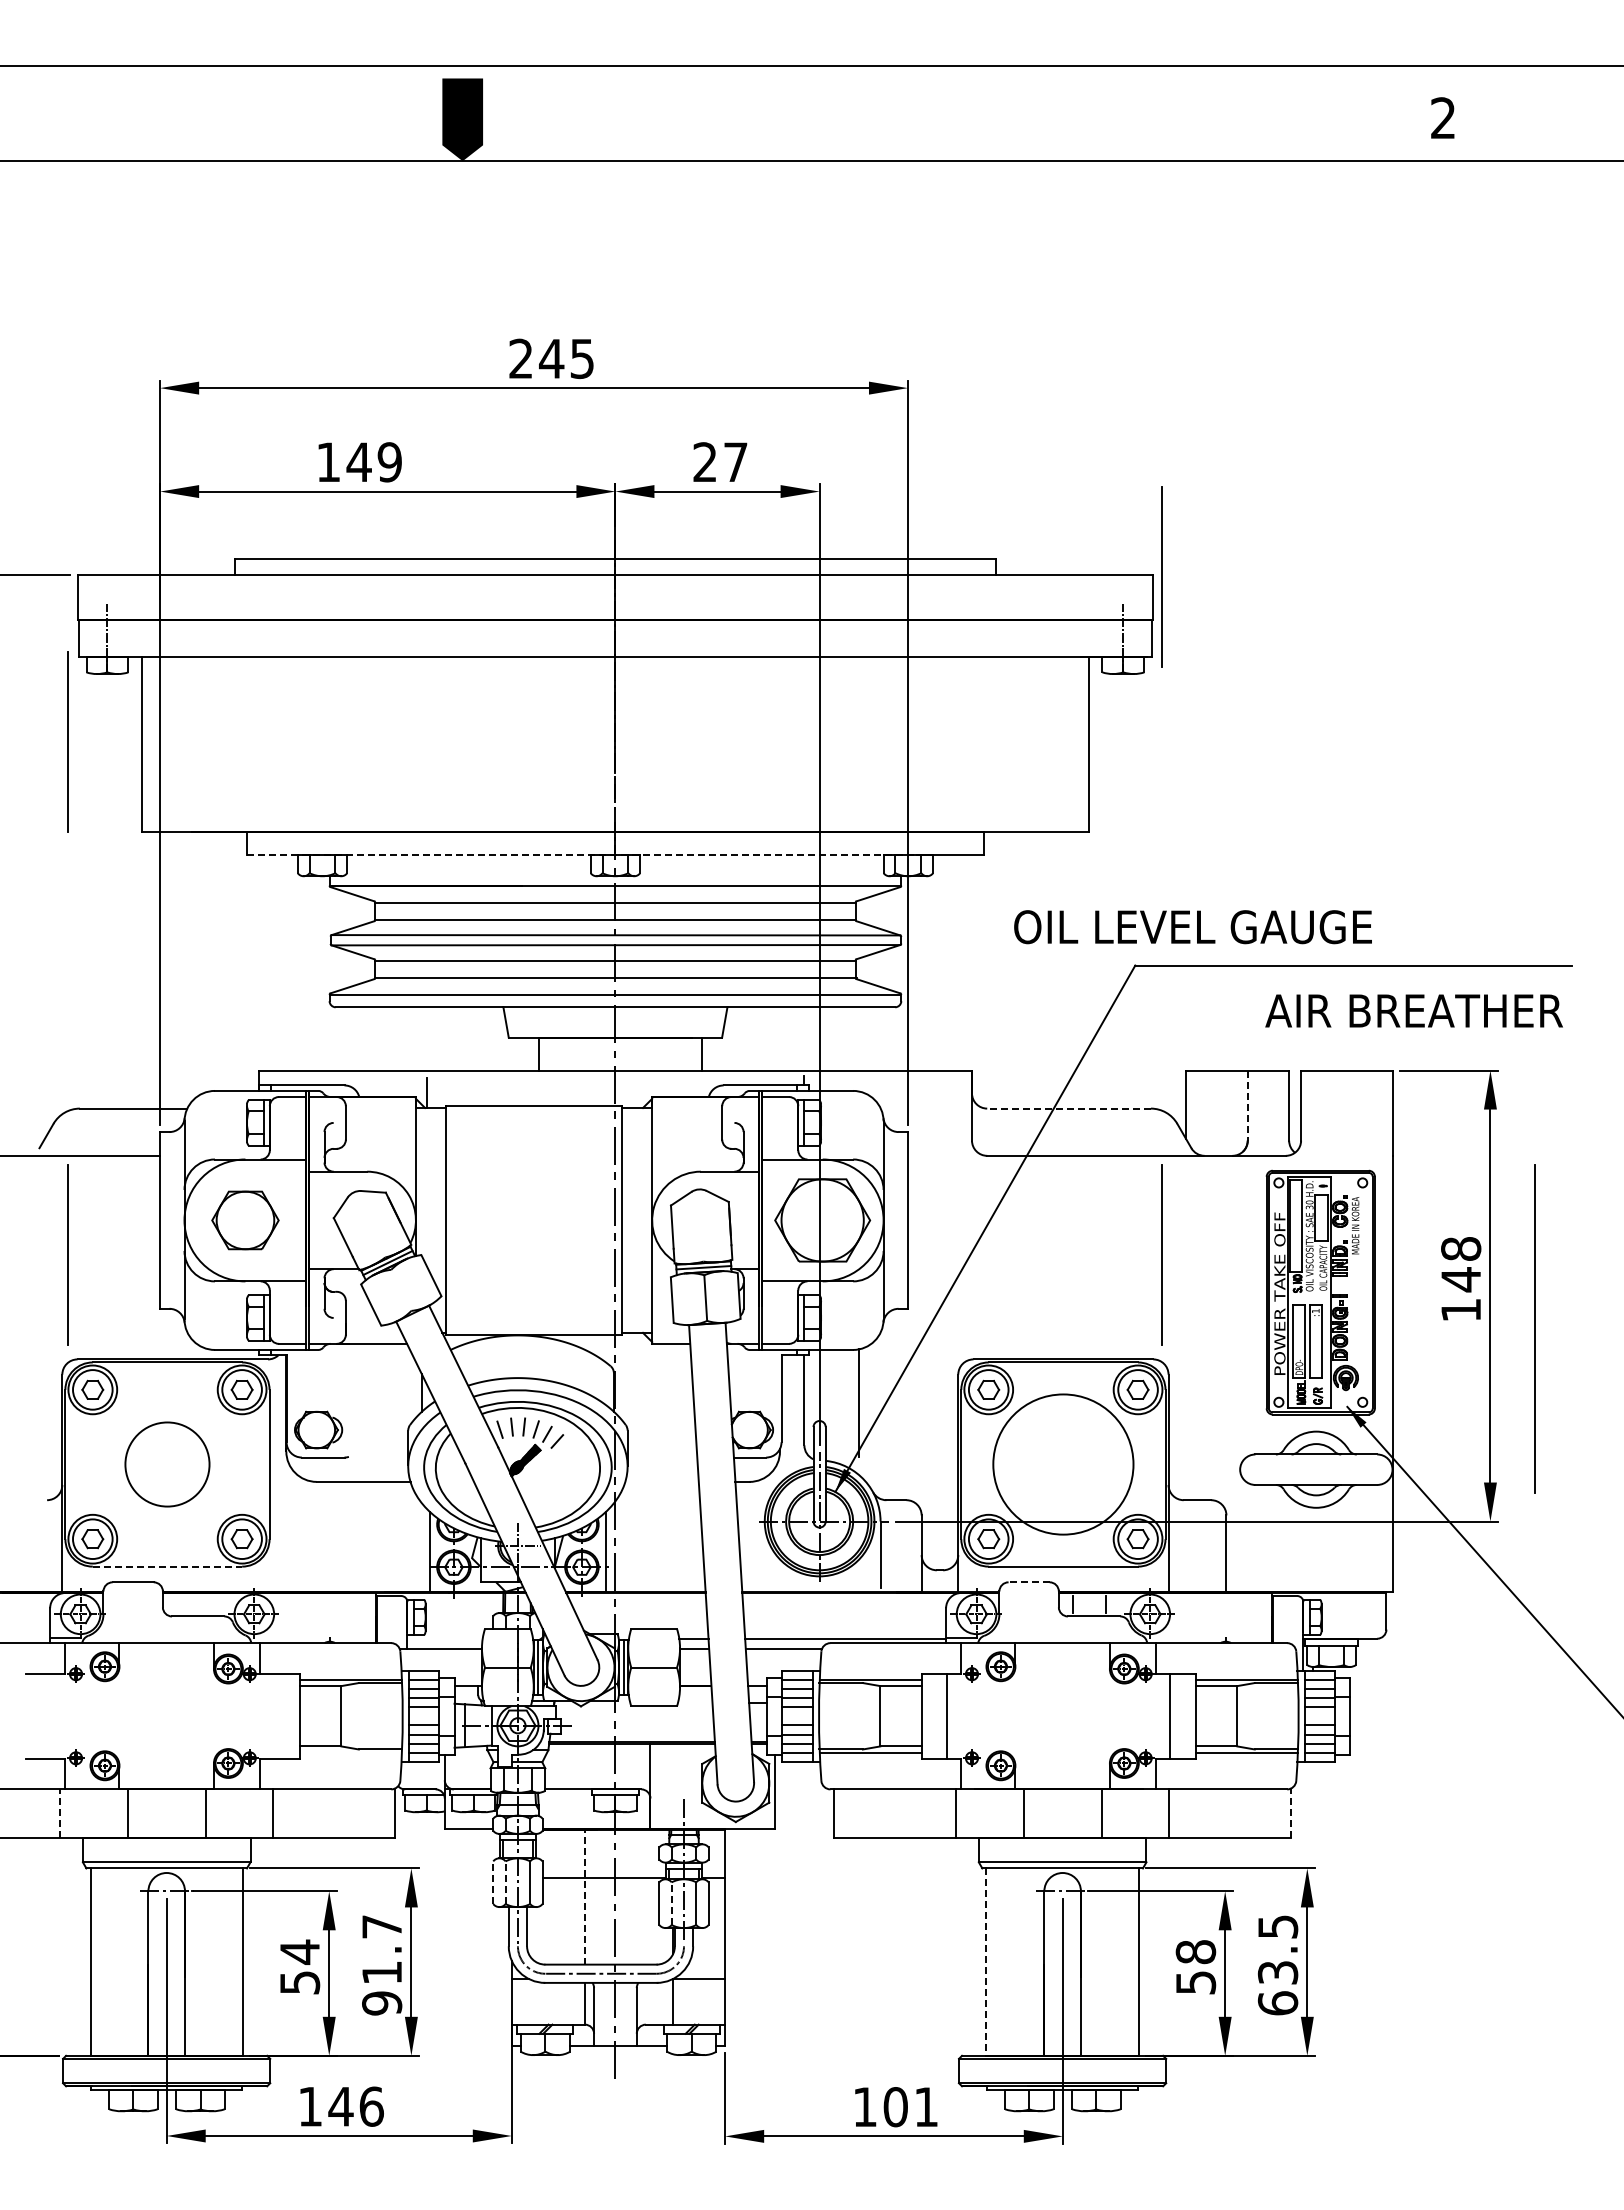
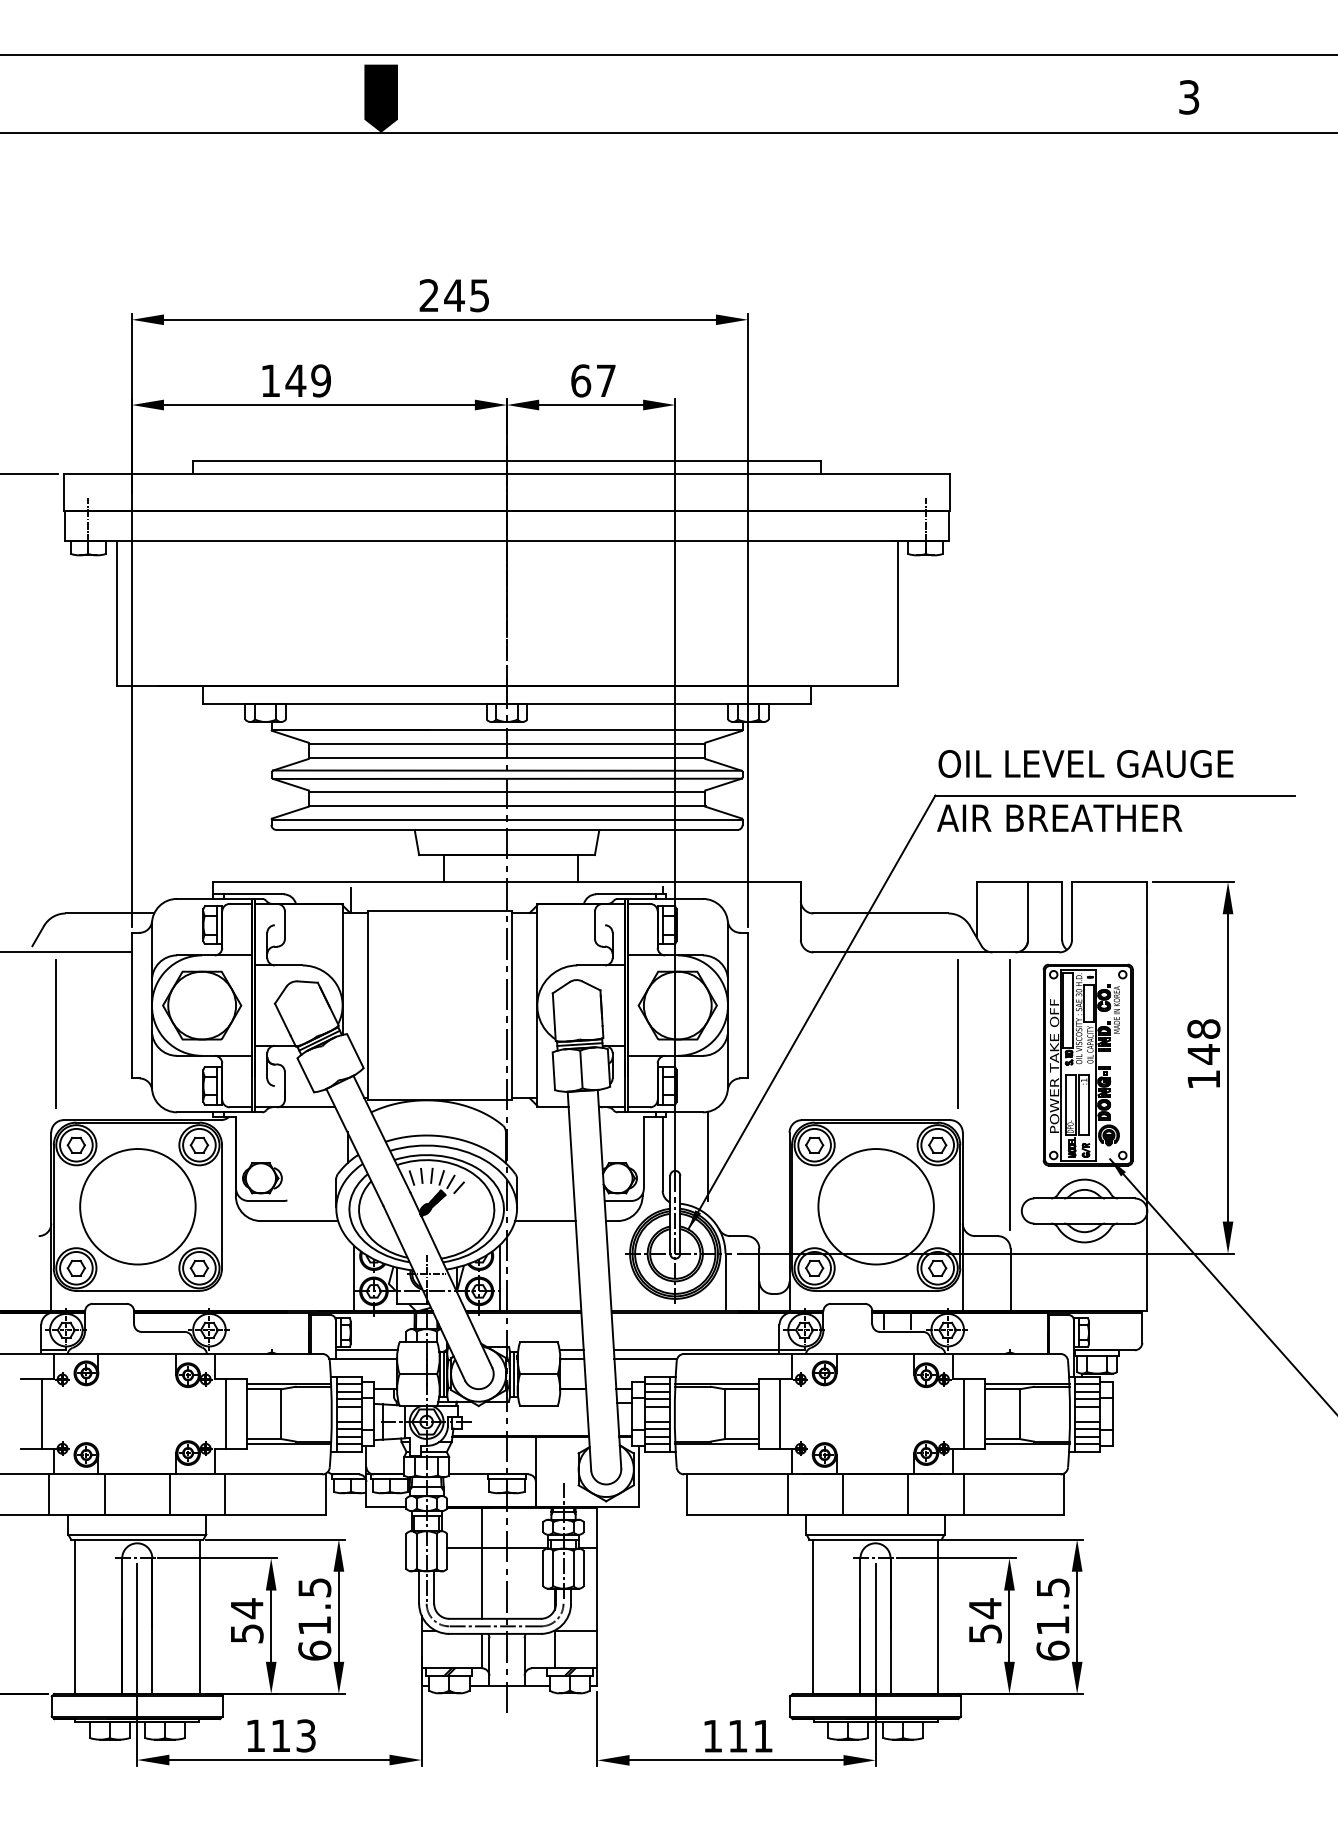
text: (1443, 118) -> (1189, 97), 2 -> 3
text: (705, 462) -> (581, 381), 27 -> 67
line: (1161, 576) -> (956, 475), removed
line: (67, 741) -> (55, 610), removed
line: (581, 854) -> (479, 704), dashed -> solid
text: (1192, 927) -> (1085, 764), moved
text: (1413, 1010) -> (1059, 817), moved
line: (1247, 1106) -> (1027, 911), dashed -> solid
line: (1069, 1108) -> (881, 913), dashed -> solid
part: (245, 1220) -> (202, 1005), size x1.43
line: (1534, 1328) -> (1009, 1094), moved
circle: (167, 1464) -> (137, 1206), size x1.67
line: (661, 1481) -> (544, 1220), added
line: (167, 1566) -> (137, 1290), dashed -> solid
line: (1029, 1582) -> (848, 1303), dashed -> solid
line: (444, 1638) -> (366, 1350), added
line: (51, 1715) -> (42, 1413), added
line: (274, 1715) -> (226, 1413), added
line: (351, 1752) -> (289, 1444), added
line: (59, 1813) -> (48, 1494), dashed -> solid
line: (1291, 1813) -> (1064, 1494), dashed -> solid
line: (493, 1882) -> (406, 1551), dashed -> solid
line: (505, 1882) -> (416, 1551), dashed -> solid
line: (585, 1896) -> (482, 1562), dashed -> solid
line: (671, 1903) -> (553, 1568), dashed -> solid
text: (1195, 1951) -> (985, 1608), 58 -> 54
line: (986, 1962) -> (812, 1617), dashed -> solid
text: (382, 1965) -> (315, 1619), 91.7 -> 61.5
text: (1277, 1972) -> (1052, 1625), 63.5 -> 61.5
text: (355, 2106) -> (292, 1735), 146 -> 113
text: (895, 2107) -> (737, 1736), 101 -> 111

